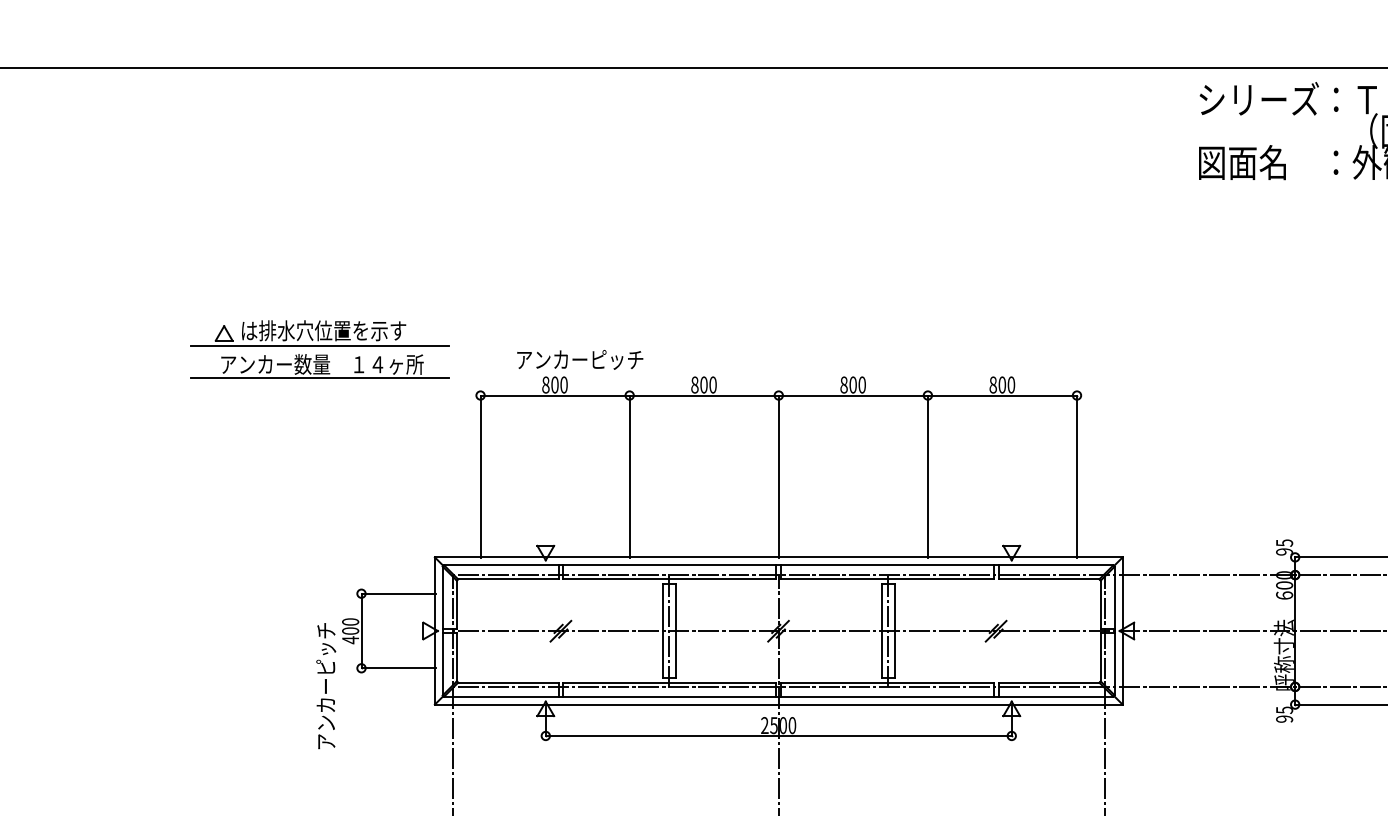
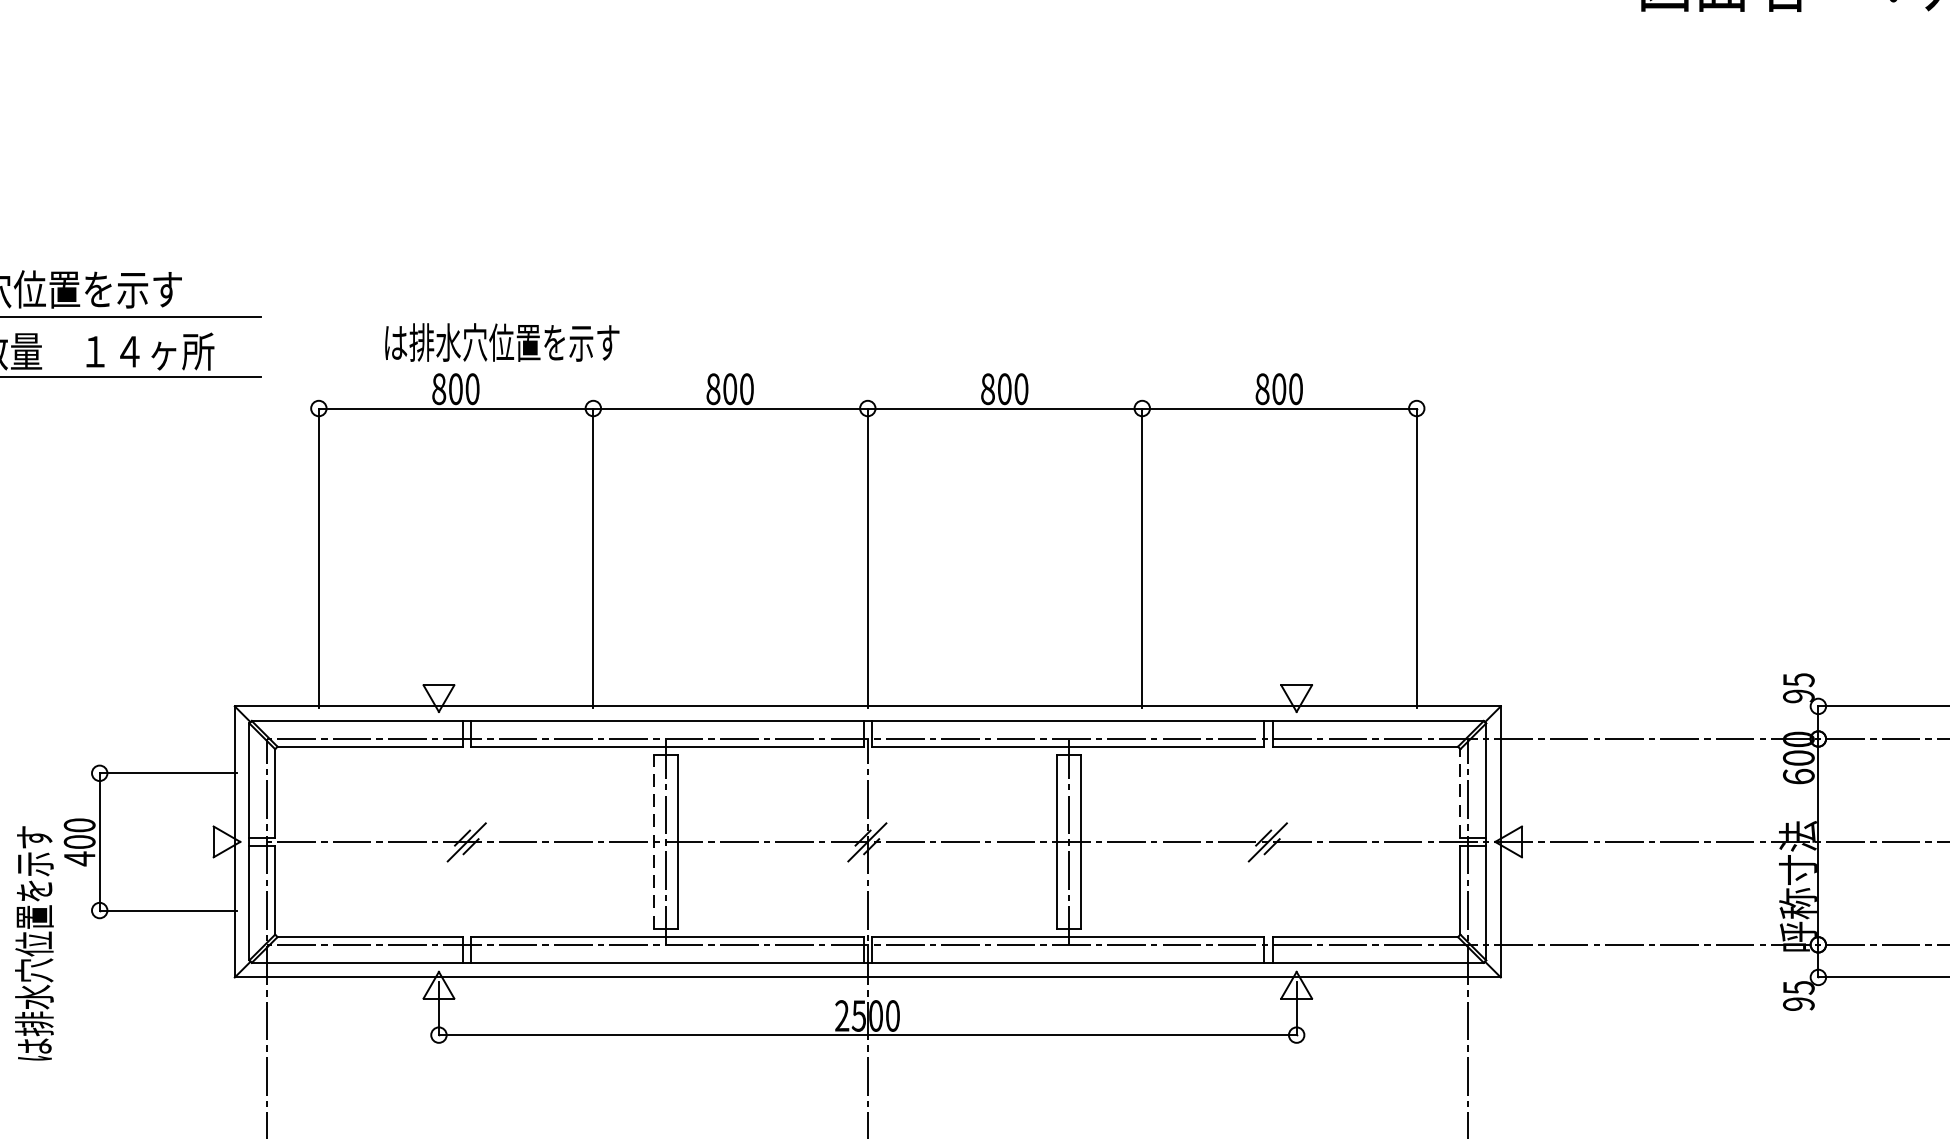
text: (579, 359) -> (500, 342), アンカーピッチ -> は排水穴位置を示す
line: (1100, 604) -> (1459, 793), solid -> dashed
line: (662, 630) -> (653, 840), solid -> dashed
text: (325, 685) -> (33, 942), アンカーピッチ -> は排水穴位置を示す

